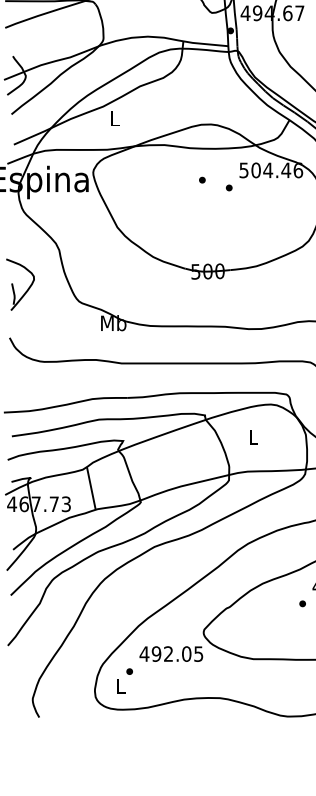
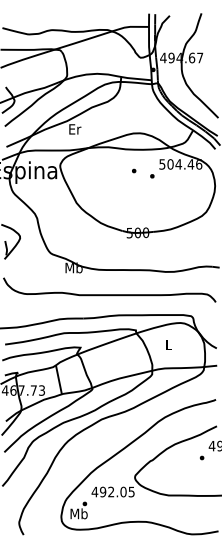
text: (115, 118) -> (75, 129), L -> Er
text: (120, 685) -> (78, 513), L -> Mb

